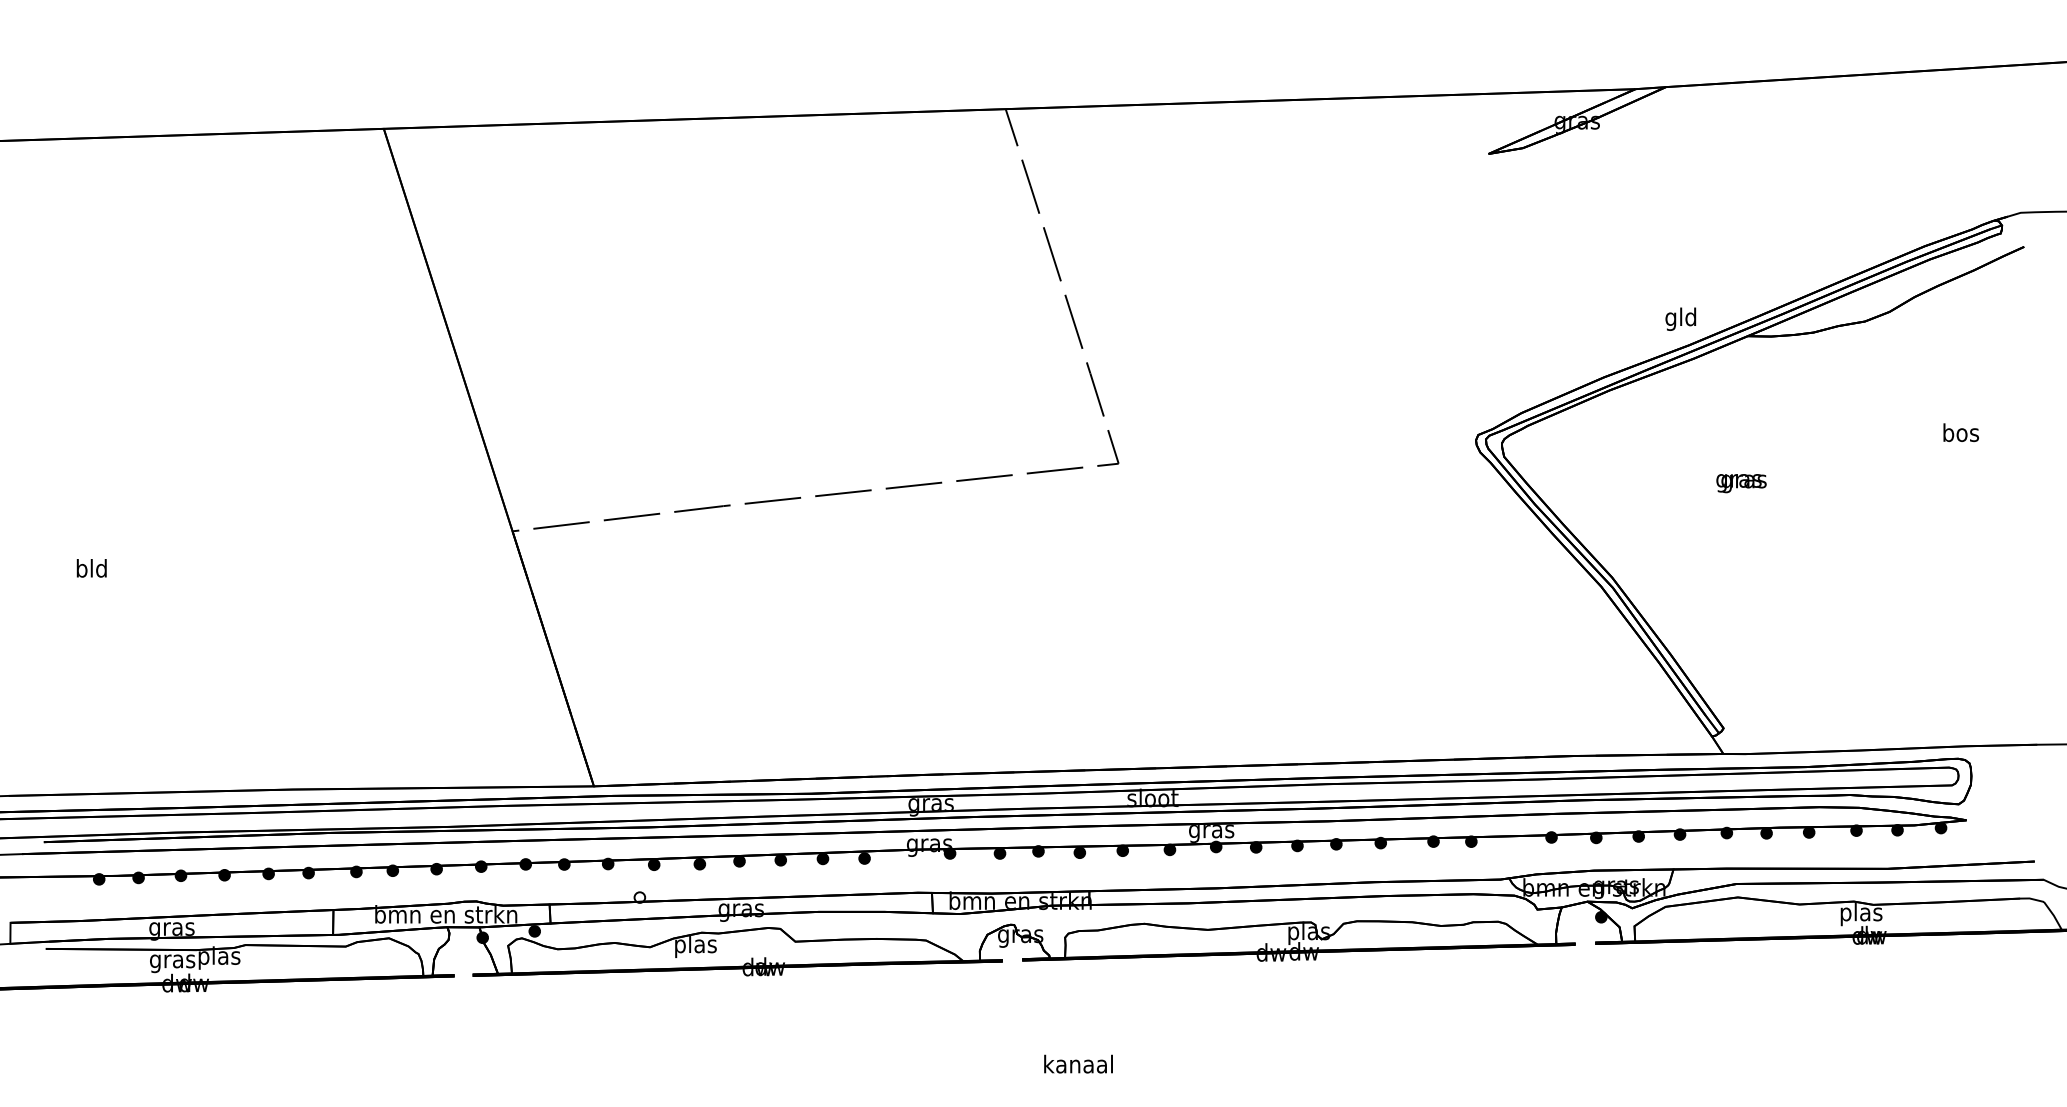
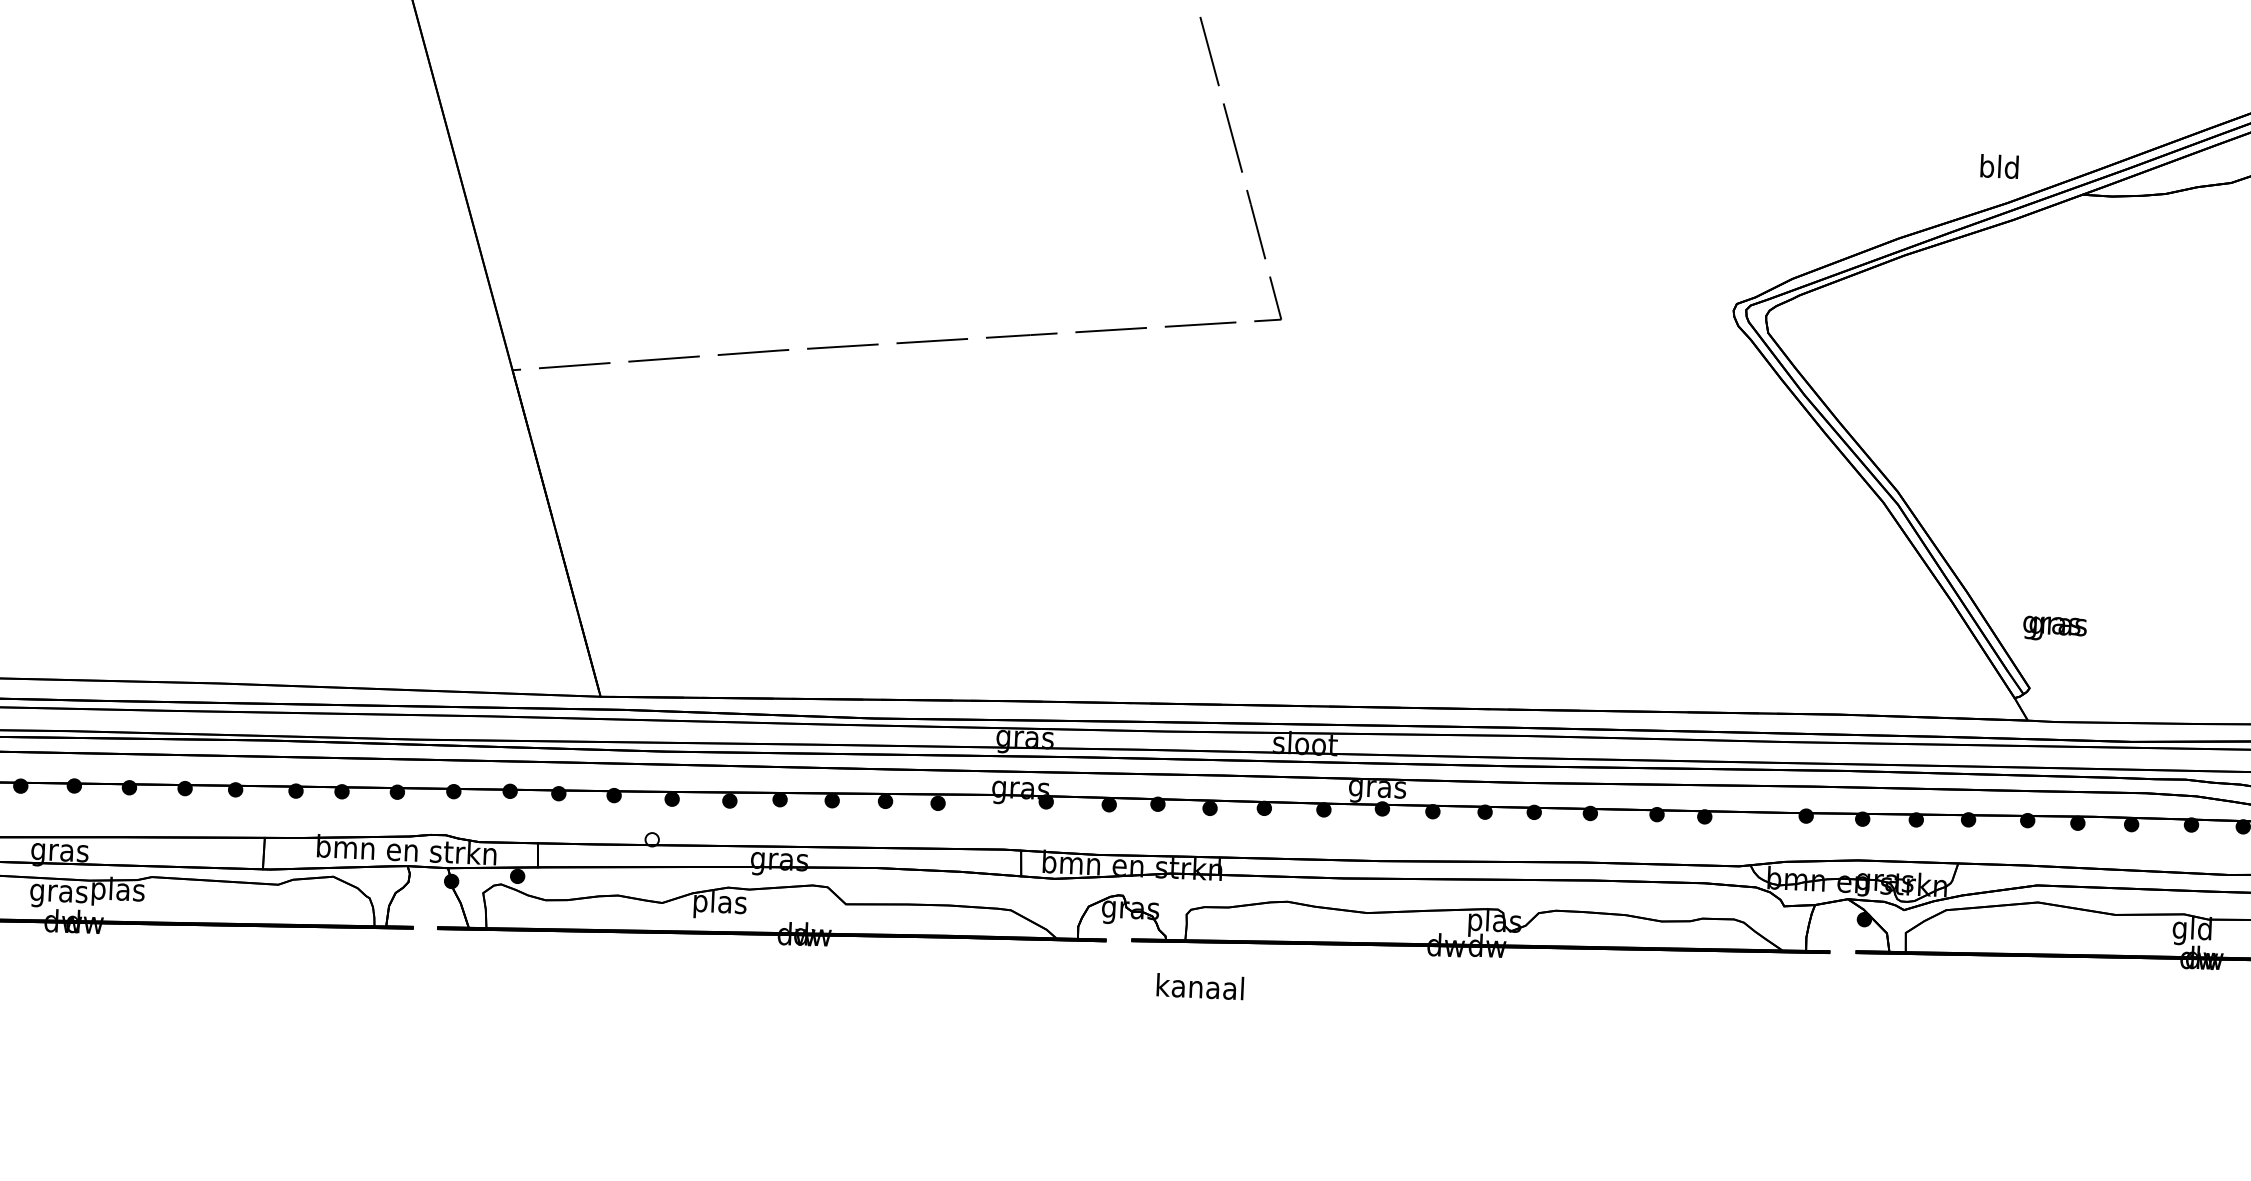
text: (1670, 318) -> (1986, 167), gld -> bld
text: (1741, 483) -> (2054, 628), moved
text: (1861, 914) -> (2192, 931), plas -> gld
text: (1078, 1063) -> (1200, 985), moved

